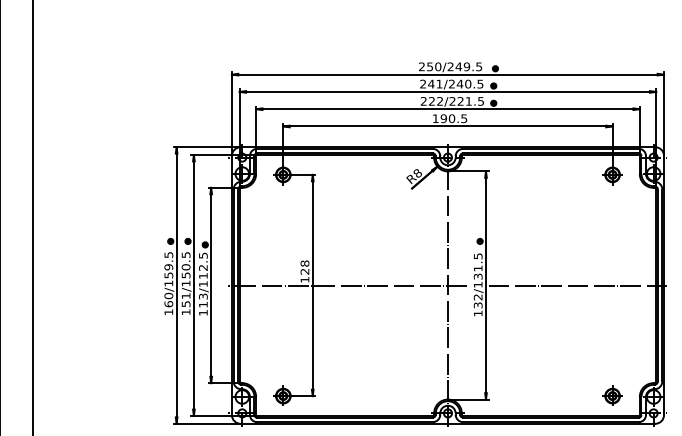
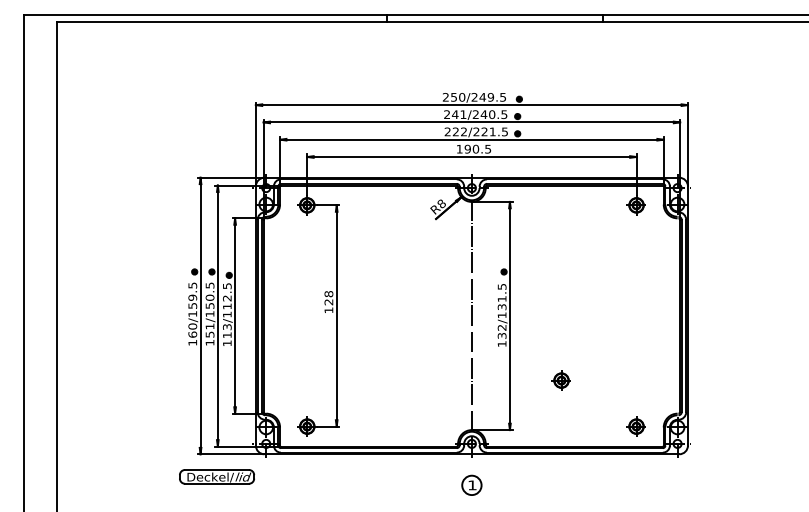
line: (347, 285) -> (371, 316), removed
line: (577, 285) -> (601, 316), removed
part: (536, 349) -> (560, 380), added

